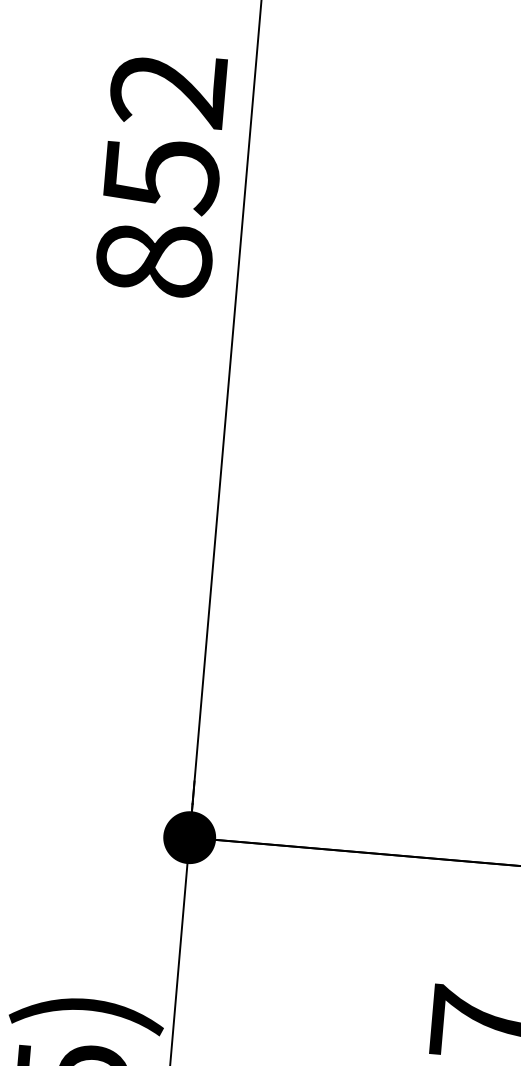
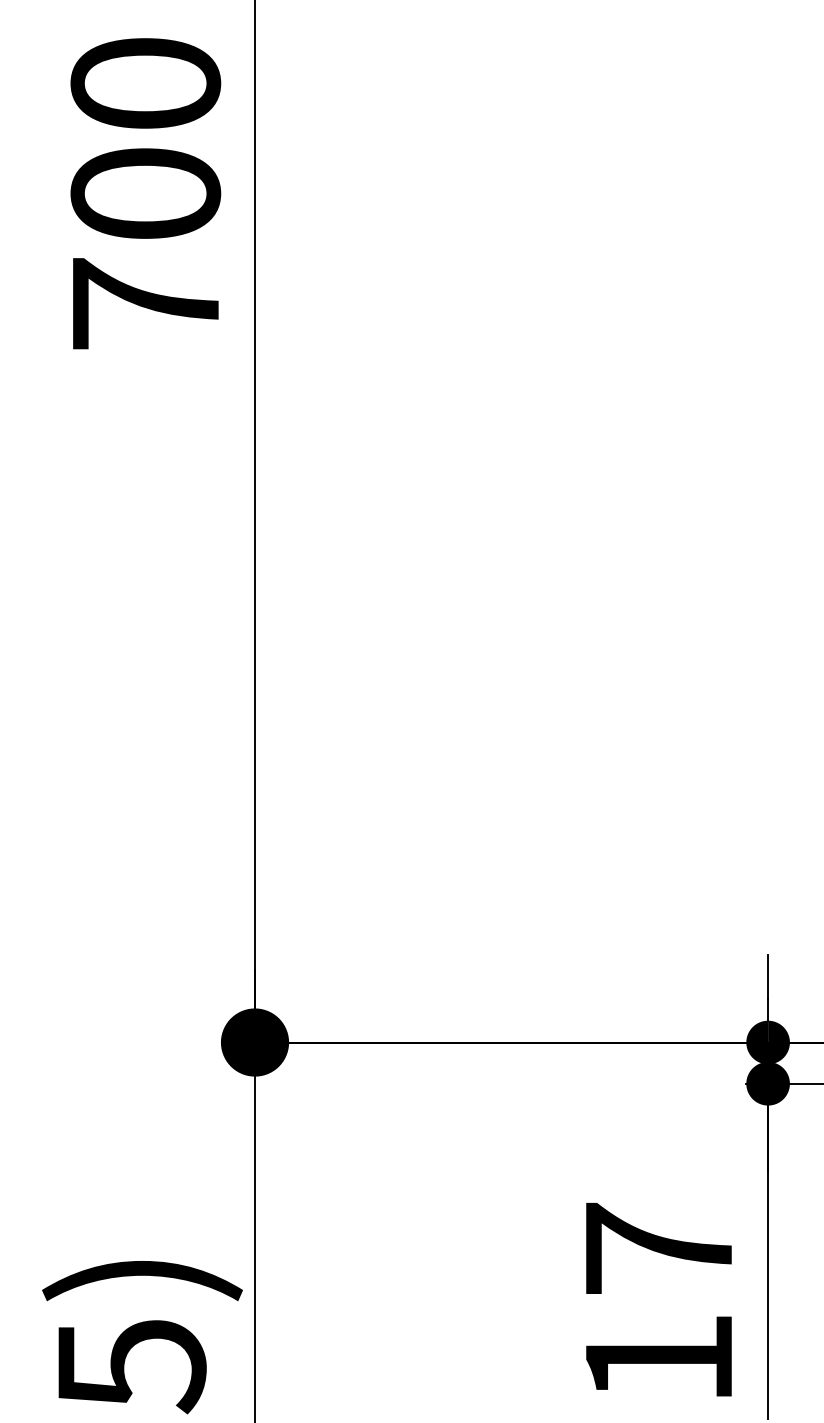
text: (161, 174) -> (145, 193), 852 -> 700

